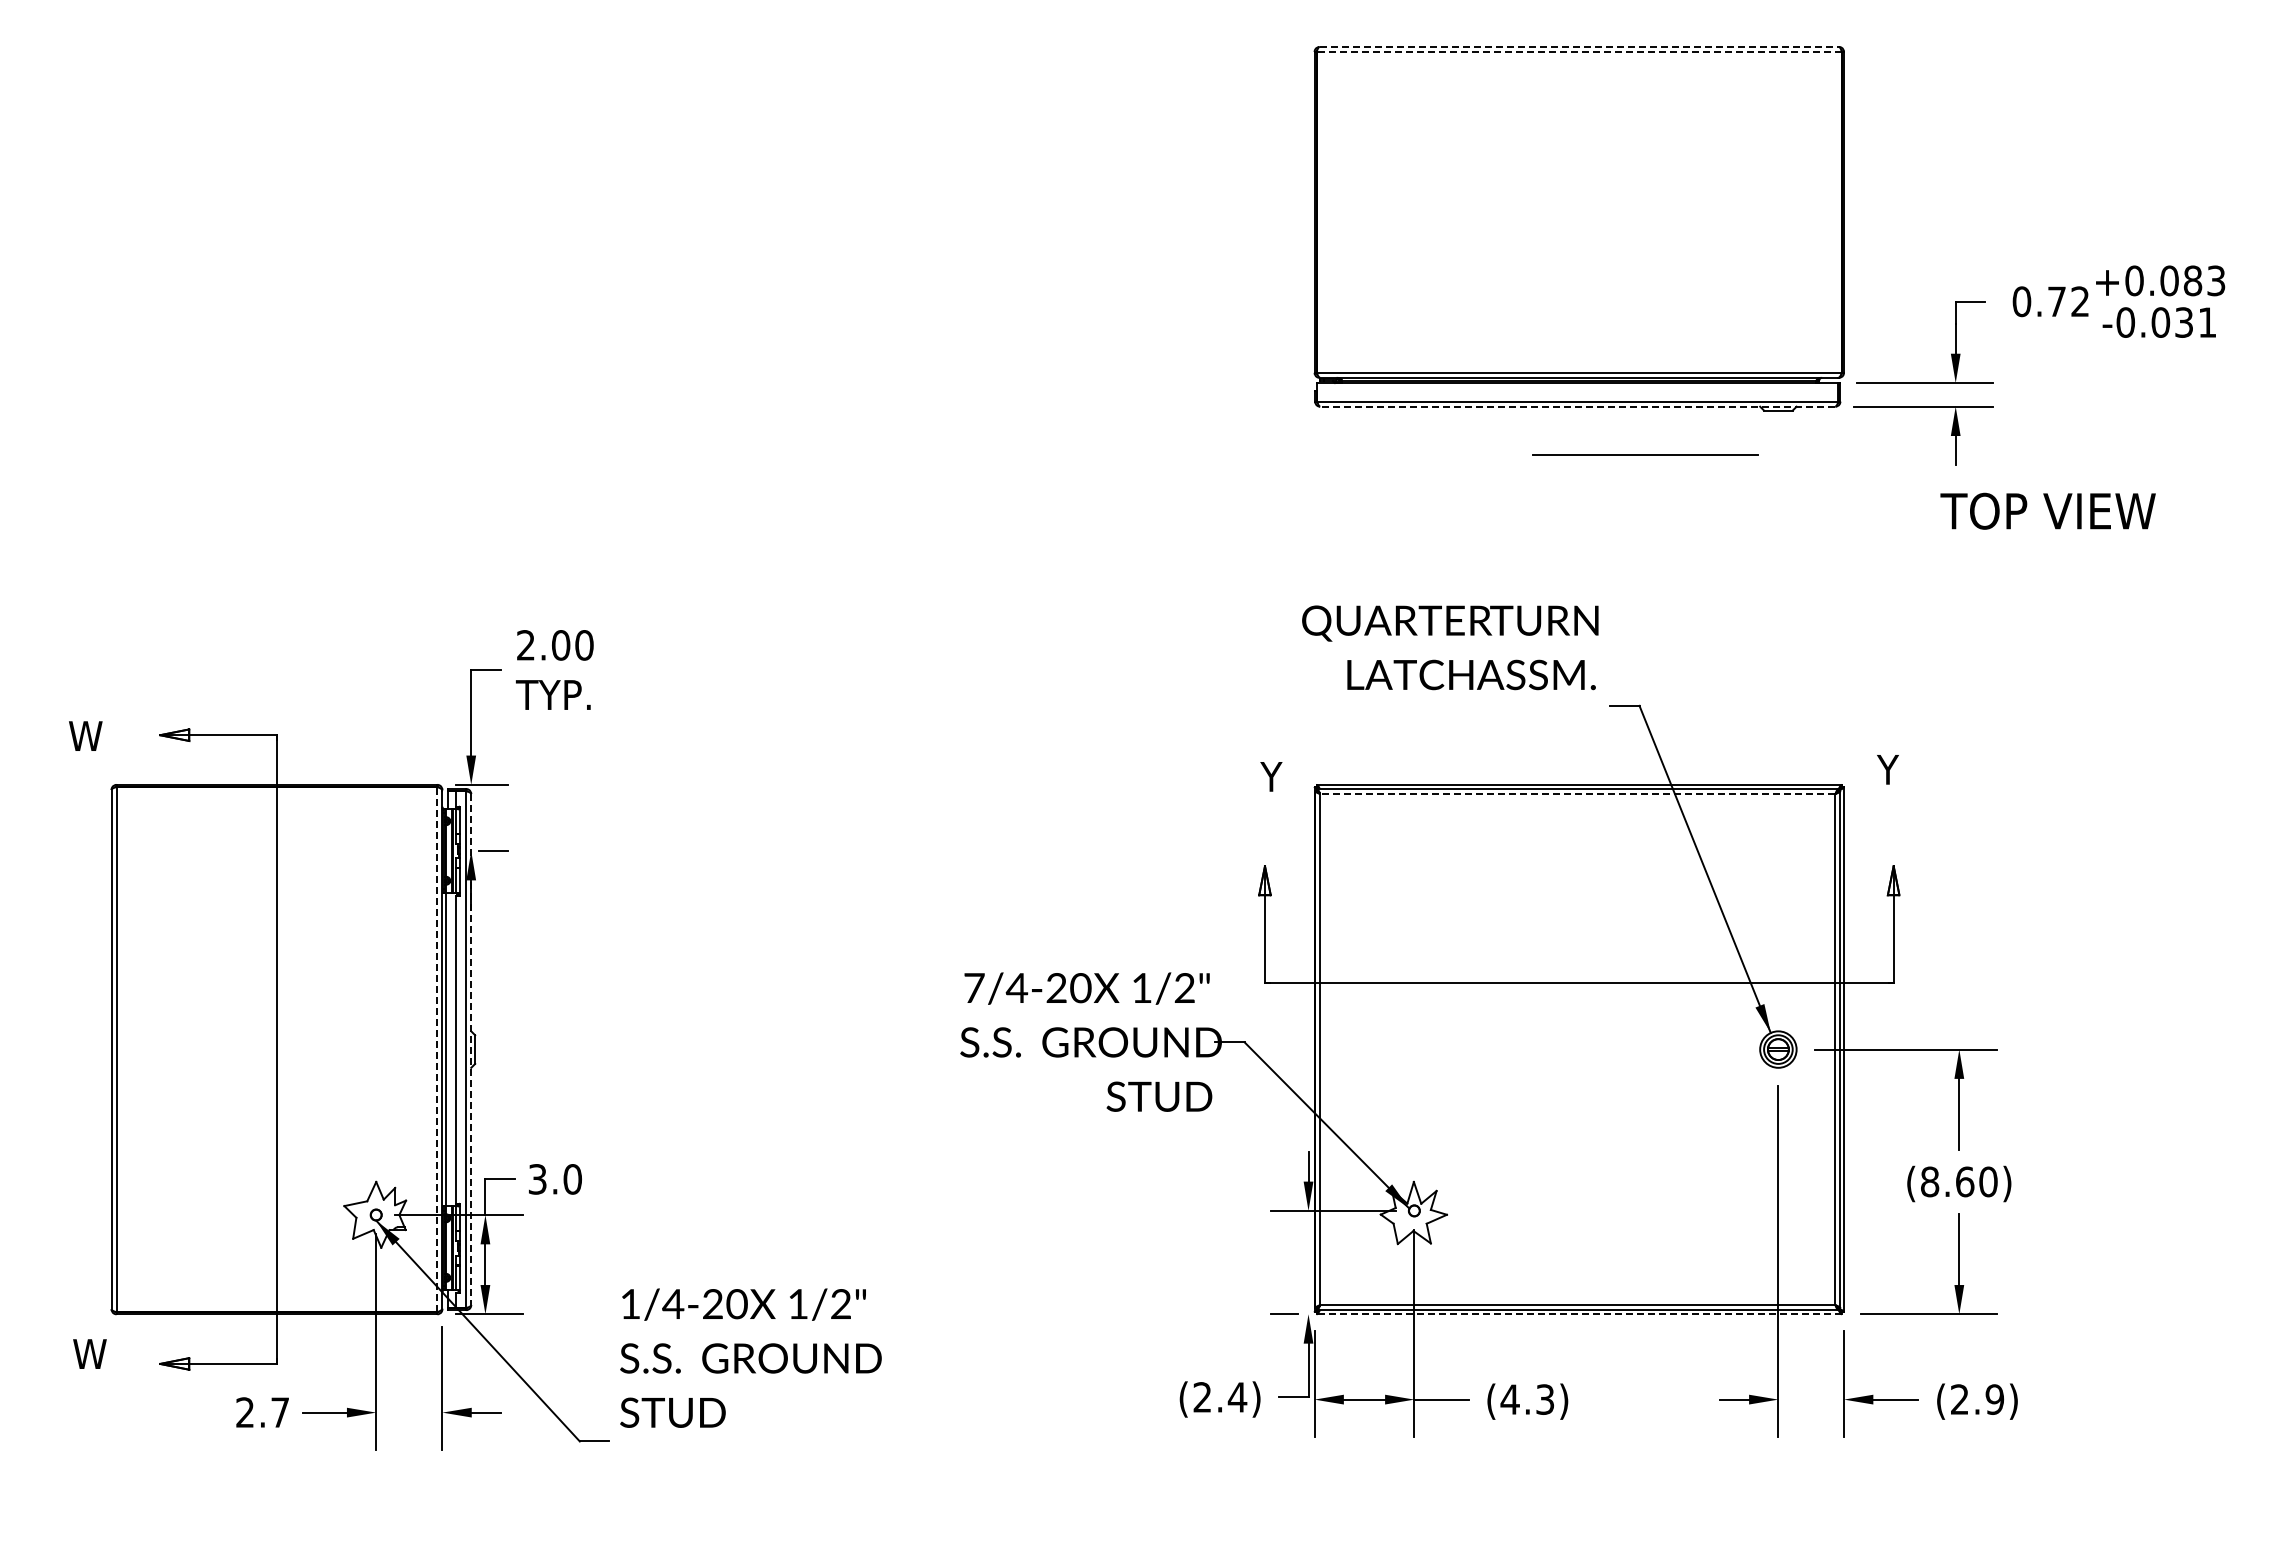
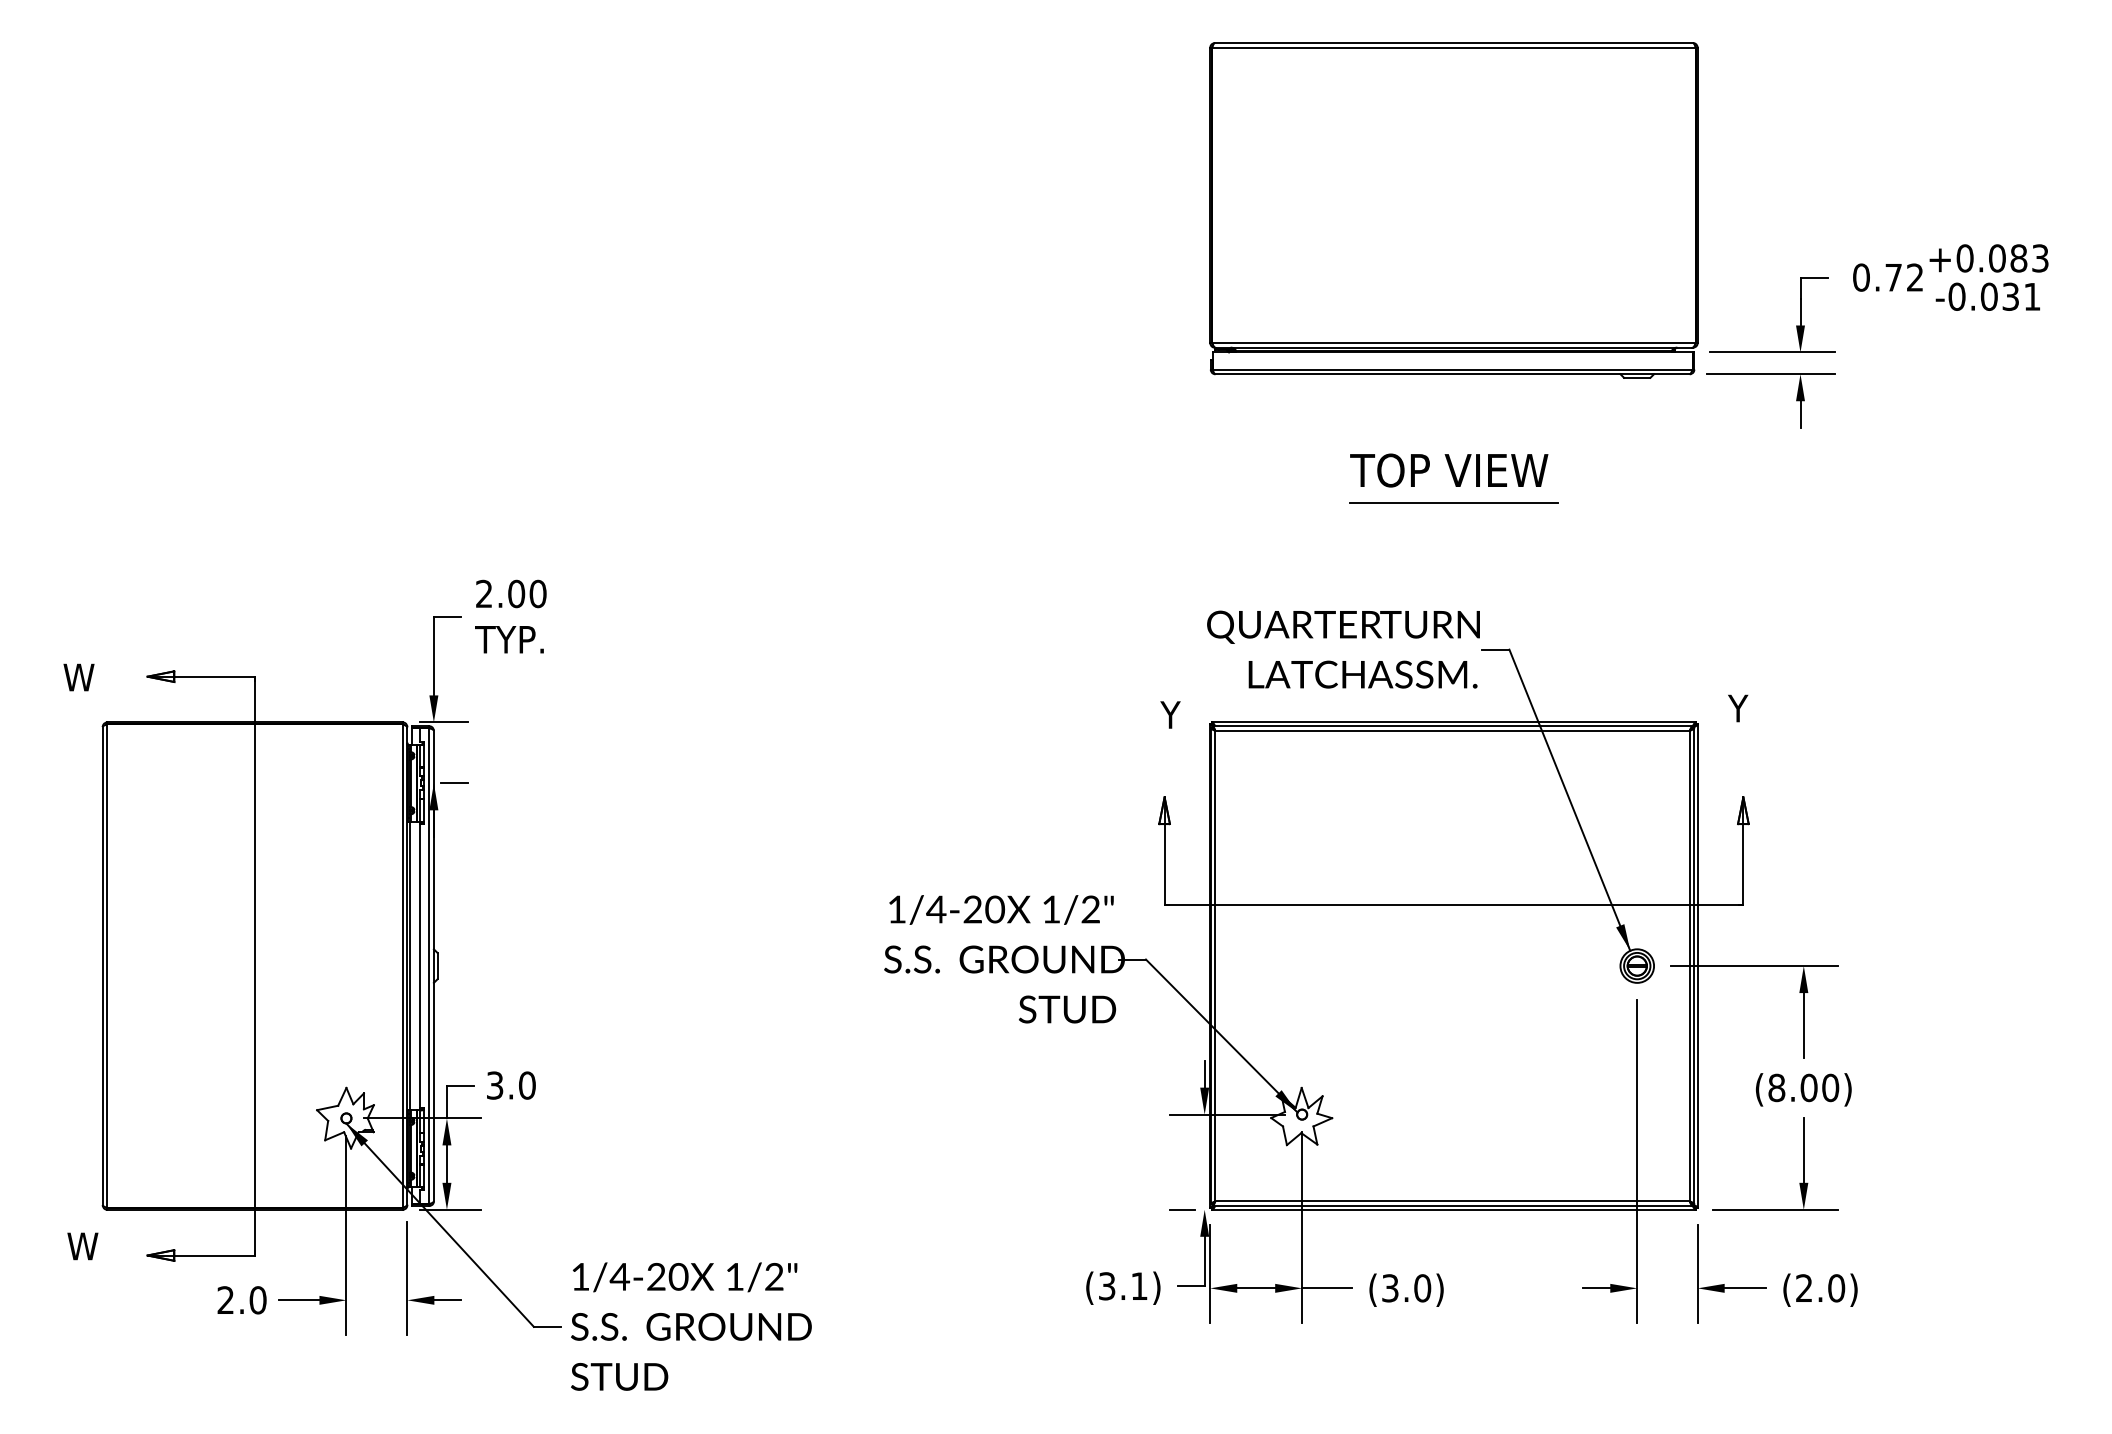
line: (1579, 46) -> (1454, 42), dashed -> solid
line: (1579, 52) -> (1454, 48), dashed -> solid
line: (1577, 406) -> (1452, 374), dashed -> solid
line: (1645, 454) -> (1454, 502), moved
text: (2047, 510) -> (1448, 469), moved
text: (1450, 647) -> (1343, 649), moved
line: (1577, 794) -> (1452, 731), dashed -> solid
text: (974, 987) -> (897, 908), 7/4-20 -> 1/4-20
line: (437, 1049) -> (402, 966), dashed -> solid
line: (471, 1049) -> (434, 966), dashed -> solid
text: (1965, 1181) -> (1809, 1087), (8.60) -> (8.00)
line: (1579, 1314) -> (1454, 1209), dashed -> solid
text: (750, 1357) -> (690, 1325), moved
text: (1220, 1397) -> (1123, 1286), (2.4) -> (3.1)
text: (1527, 1399) -> (1406, 1288), (4.3) -> (3.0)
text: (1994, 1399) -> (1836, 1288), (2.9) -> (2.0)
text: (280, 1412) -> (258, 1300), 2.7 -> 2.0

